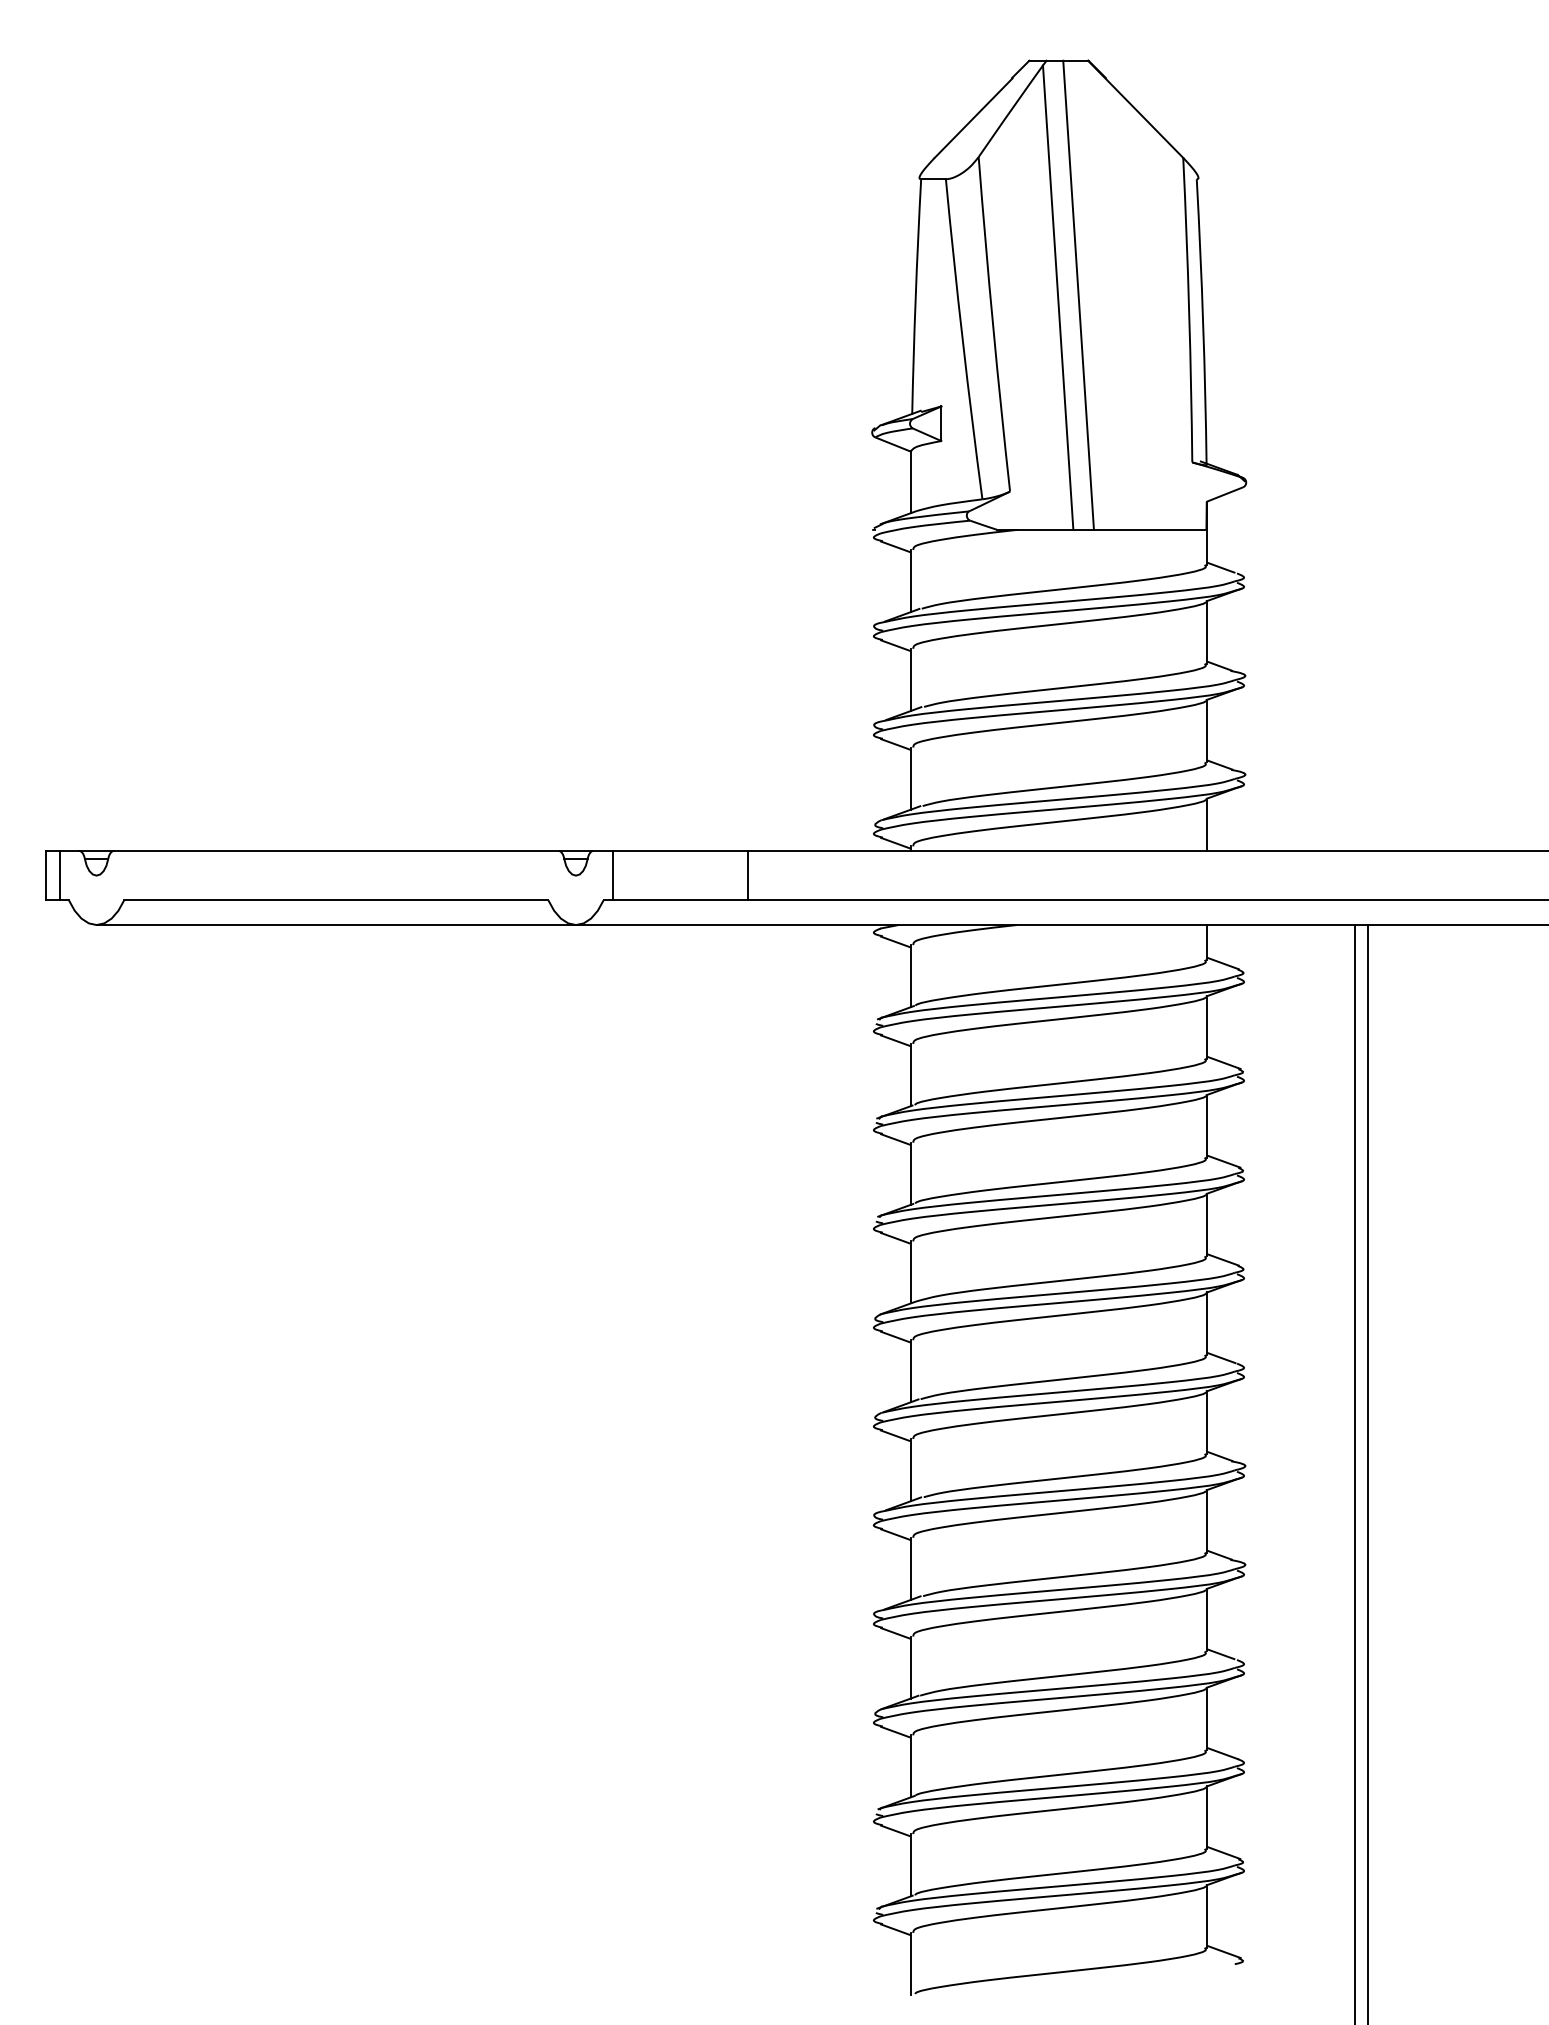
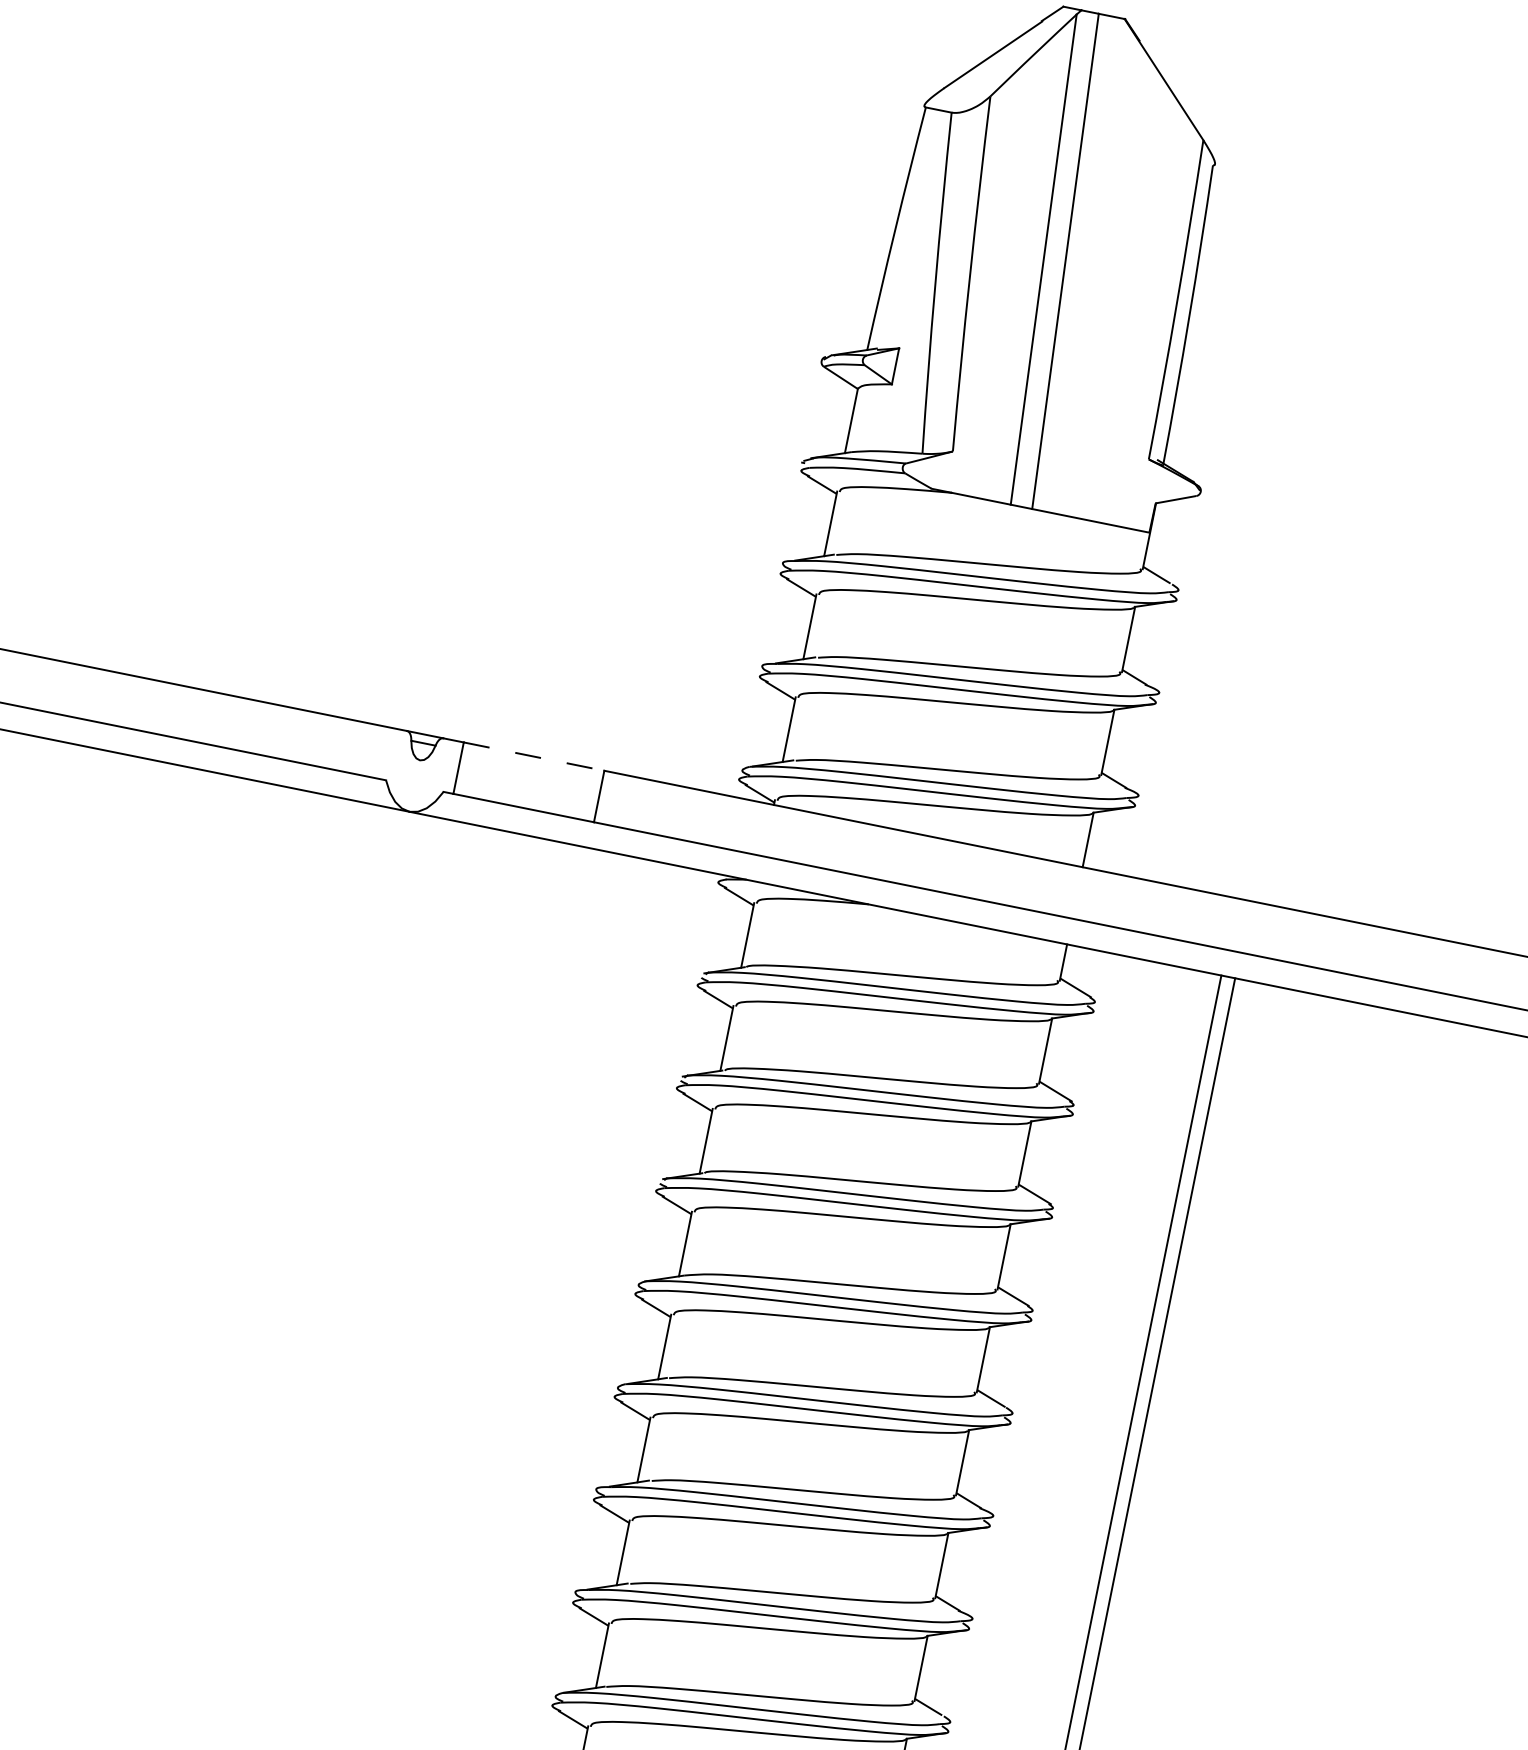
line: (681, 850) -> (535, 756), solid -> dashed

